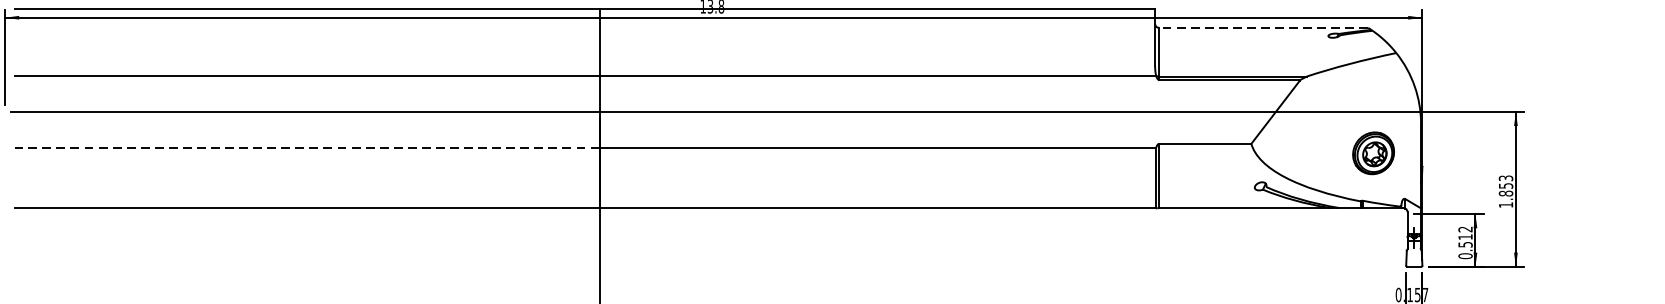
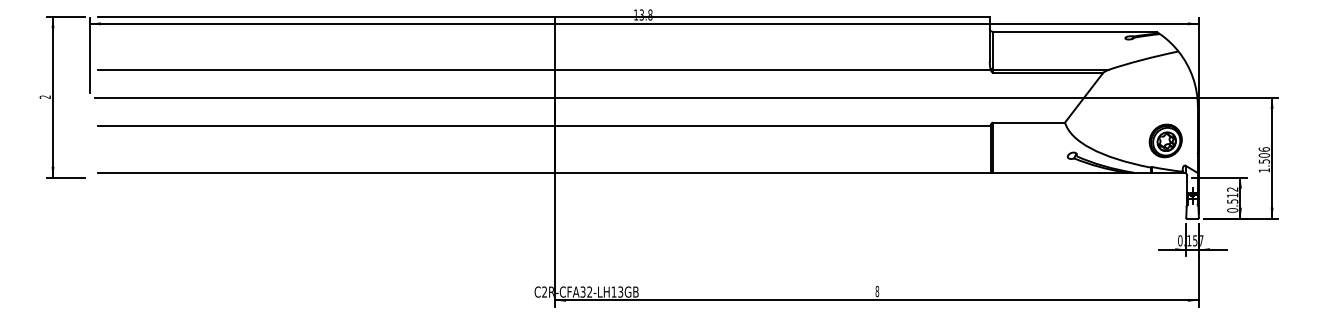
line: (1263, 27) -> (1074, 31), dashed -> solid
line: (307, 147) -> (326, 125), dashed -> solid
part: (1373, 152) -> (1165, 140), moved
text: (1504, 185) -> (1263, 155), 1.853 -> 1.506

